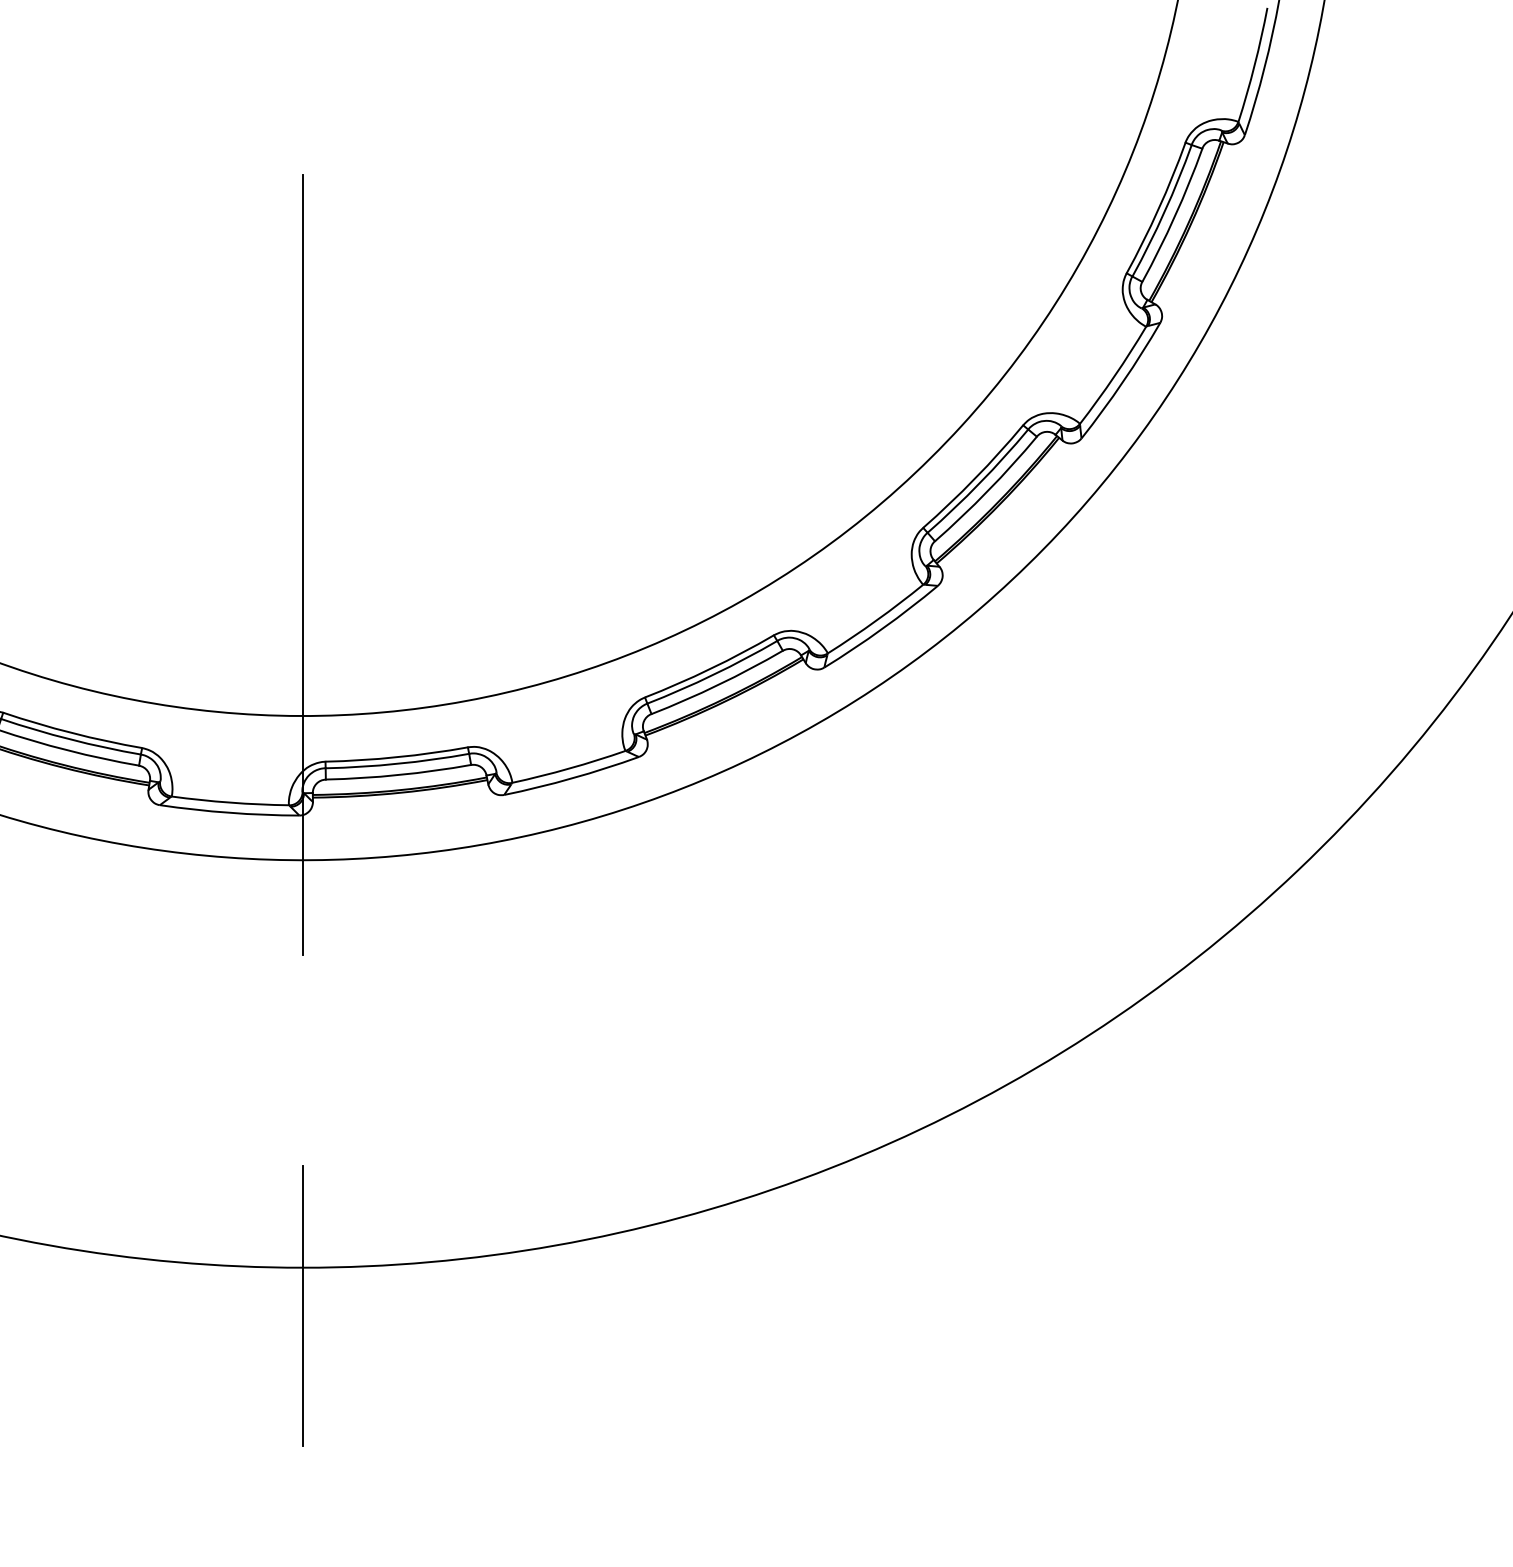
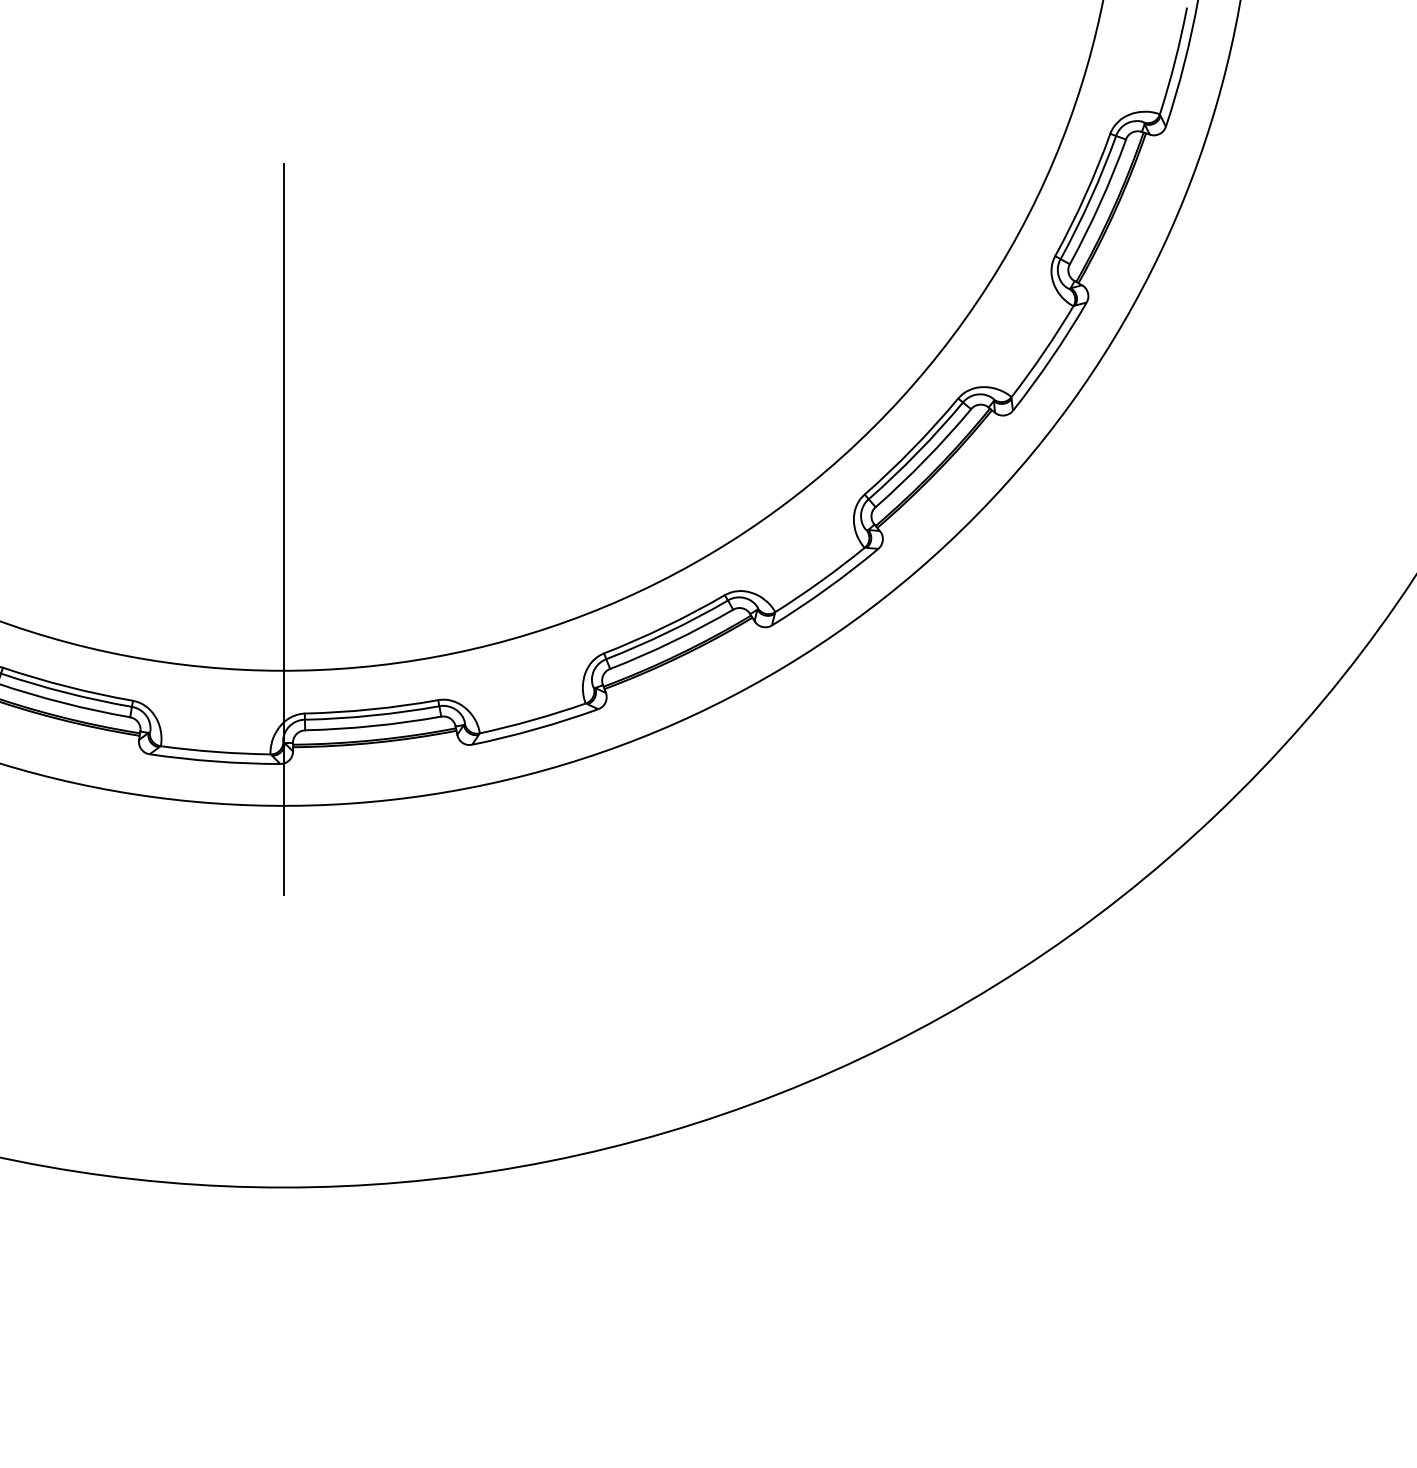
line: (302, 1306) -> (283, 1223), removed

